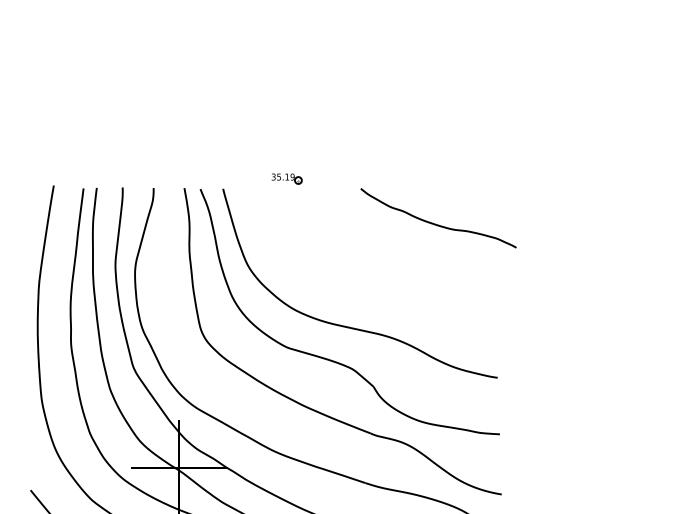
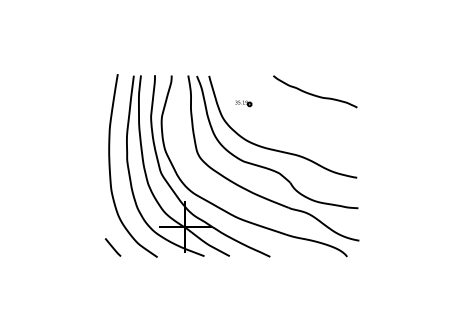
part: (286, 178) -> (243, 103), moved
curve: (438, 223) -> (315, 94), moved

